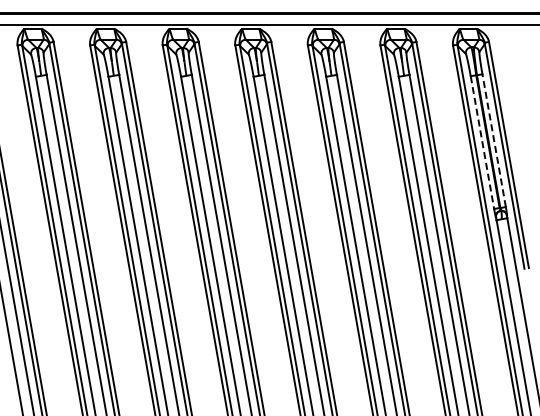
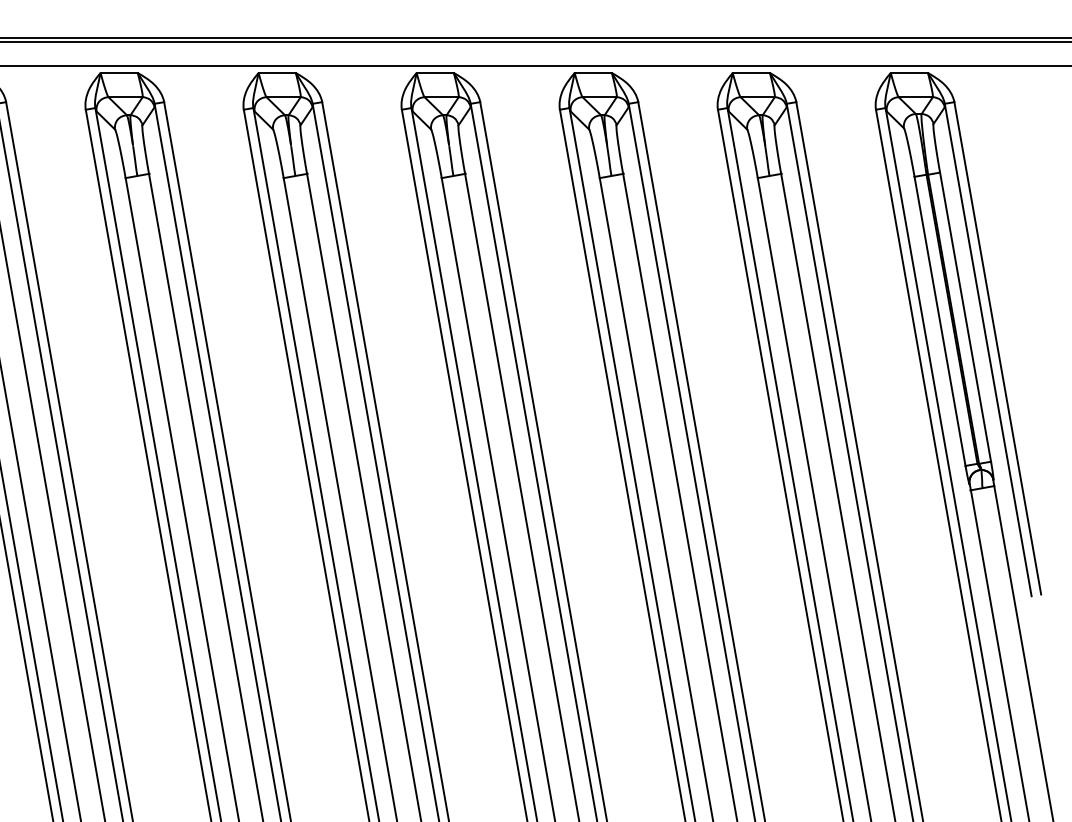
line: (494, 140) -> (966, 316), dashed -> solid
line: (482, 143) -> (940, 323), dashed -> solid

